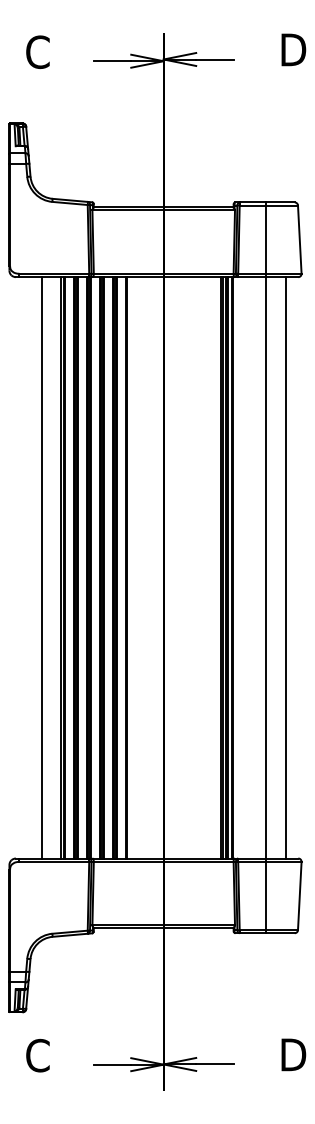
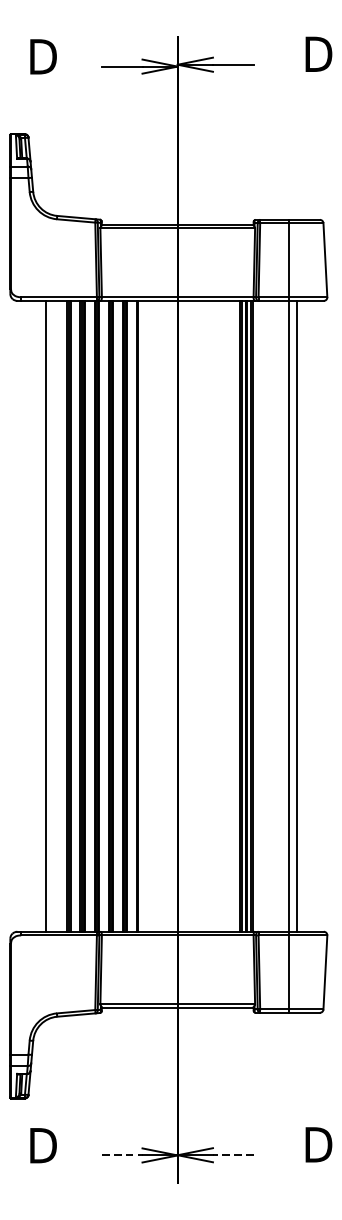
text: (39, 52) -> (42, 57), C -> D
line: (285, 567) -> (296, 615), moved
text: (39, 1055) -> (42, 1145), C -> D
line: (112, 1064) -> (122, 1155), solid -> dashed
line: (214, 1064) -> (232, 1155), solid -> dashed

